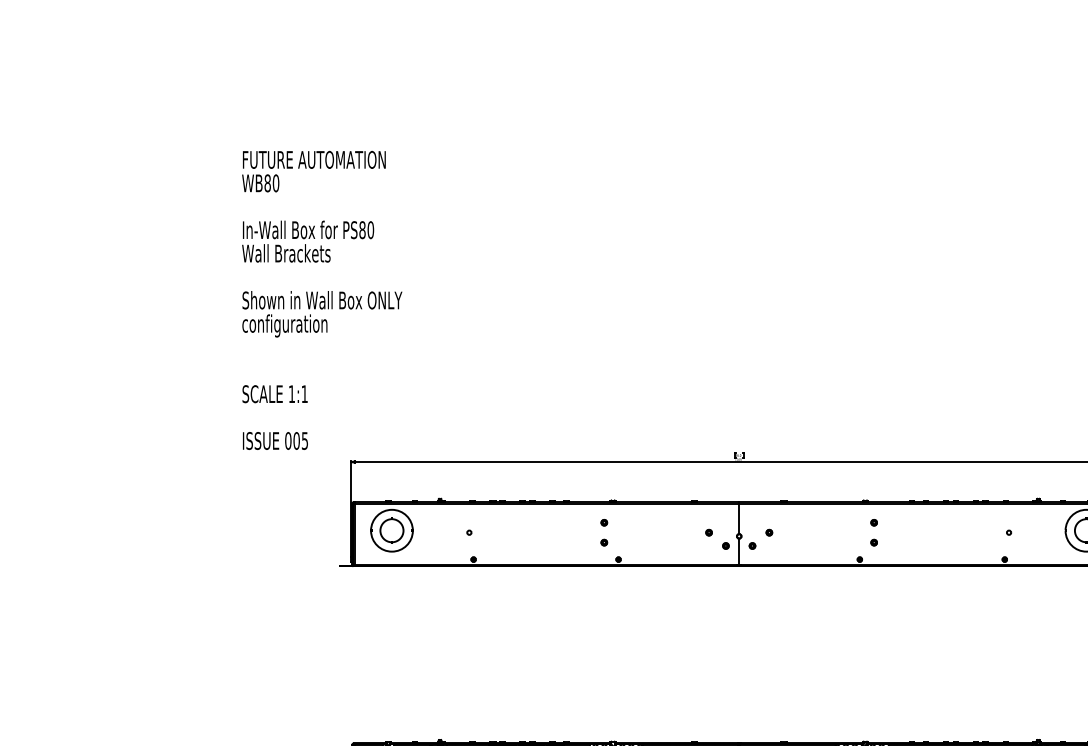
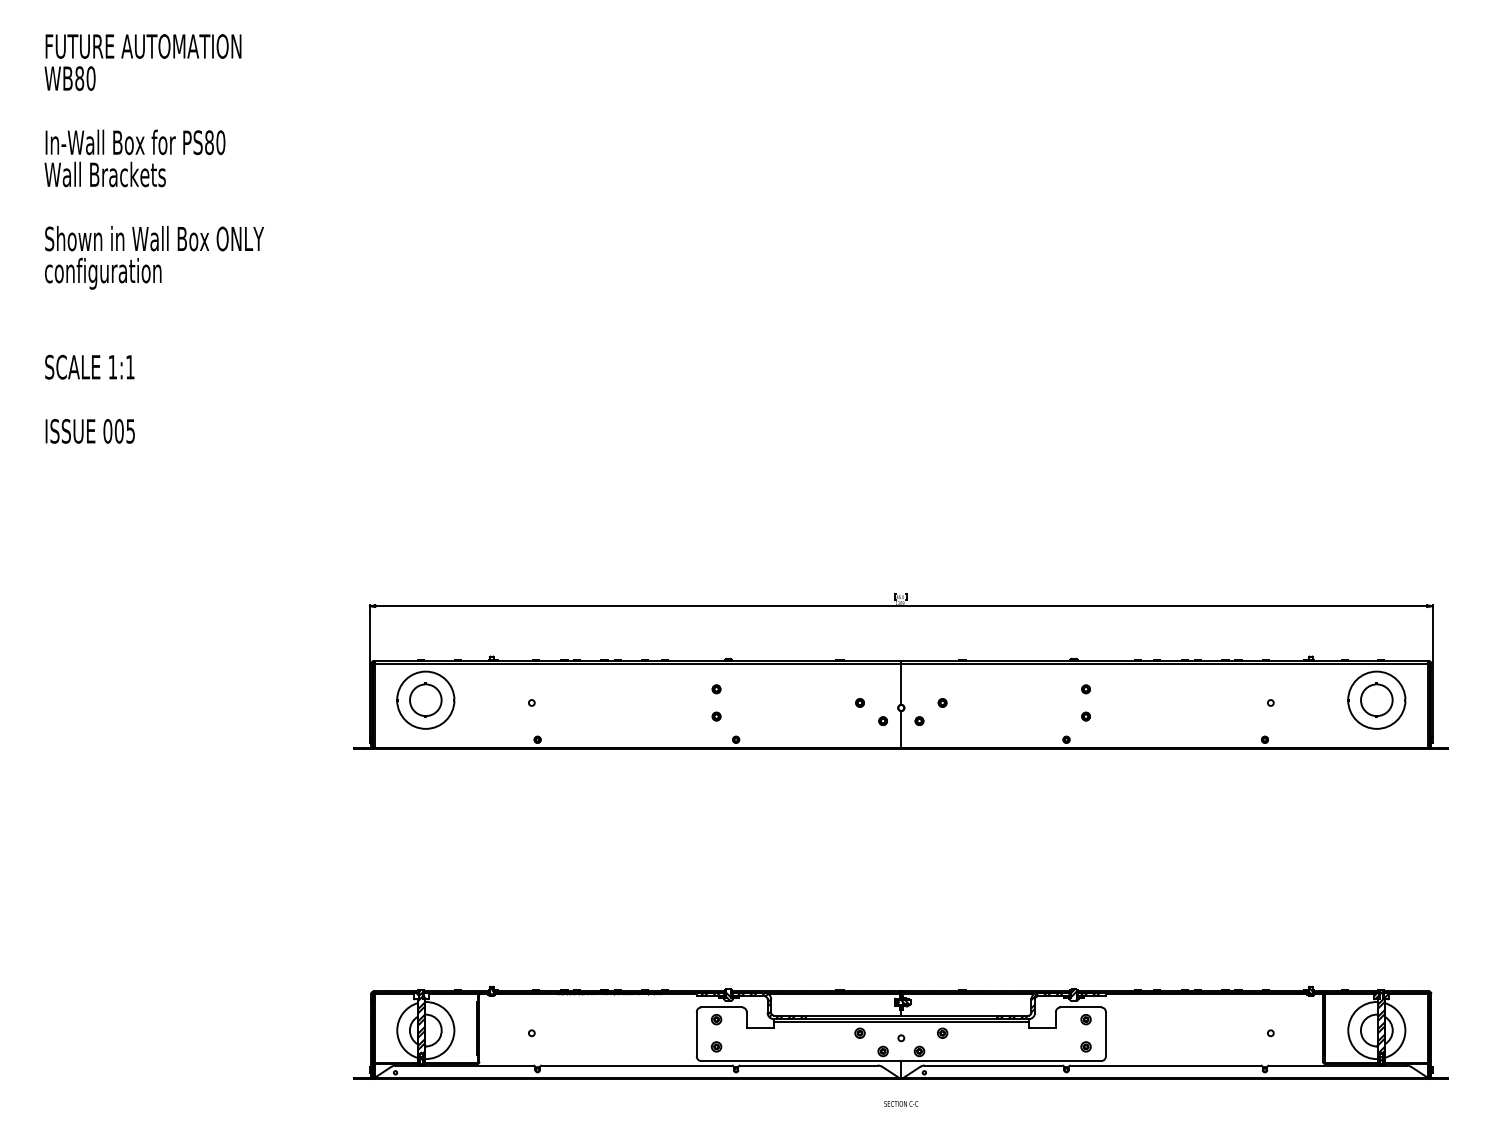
text: (321, 300) -> (153, 238), moved

